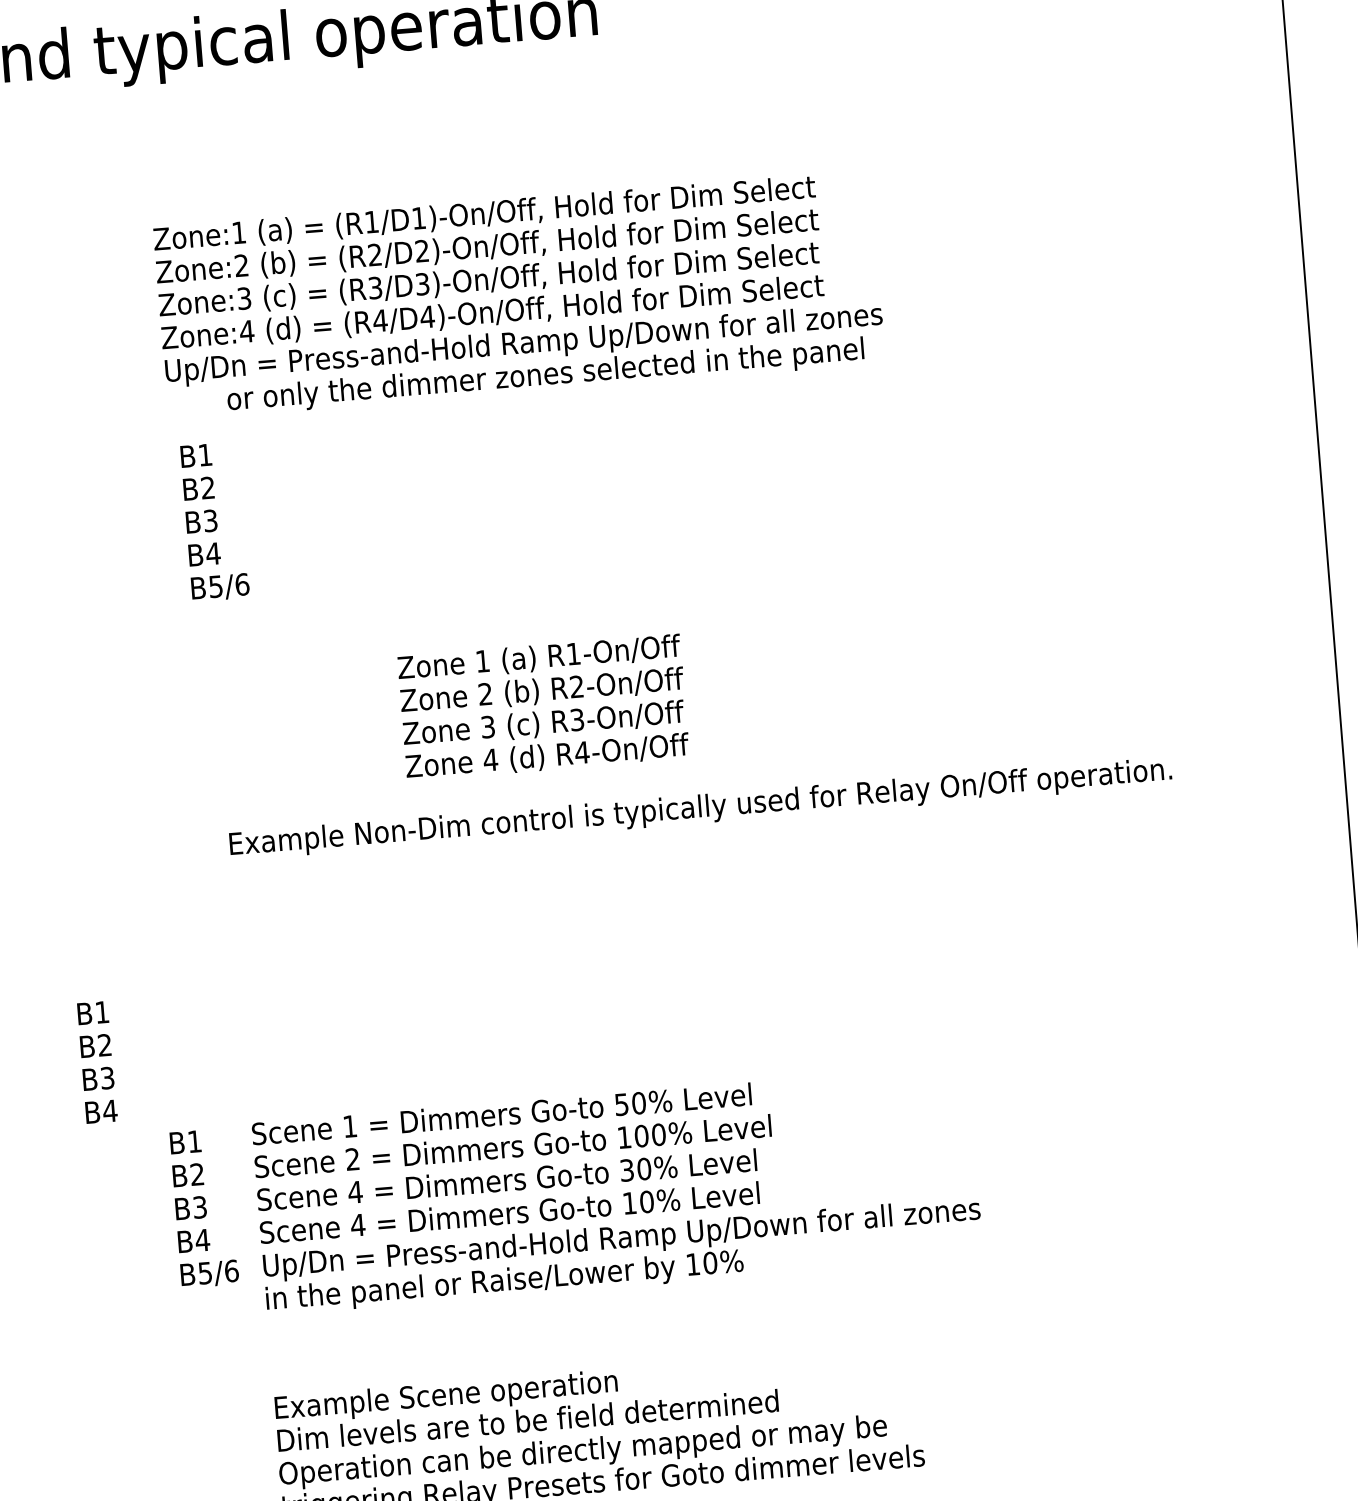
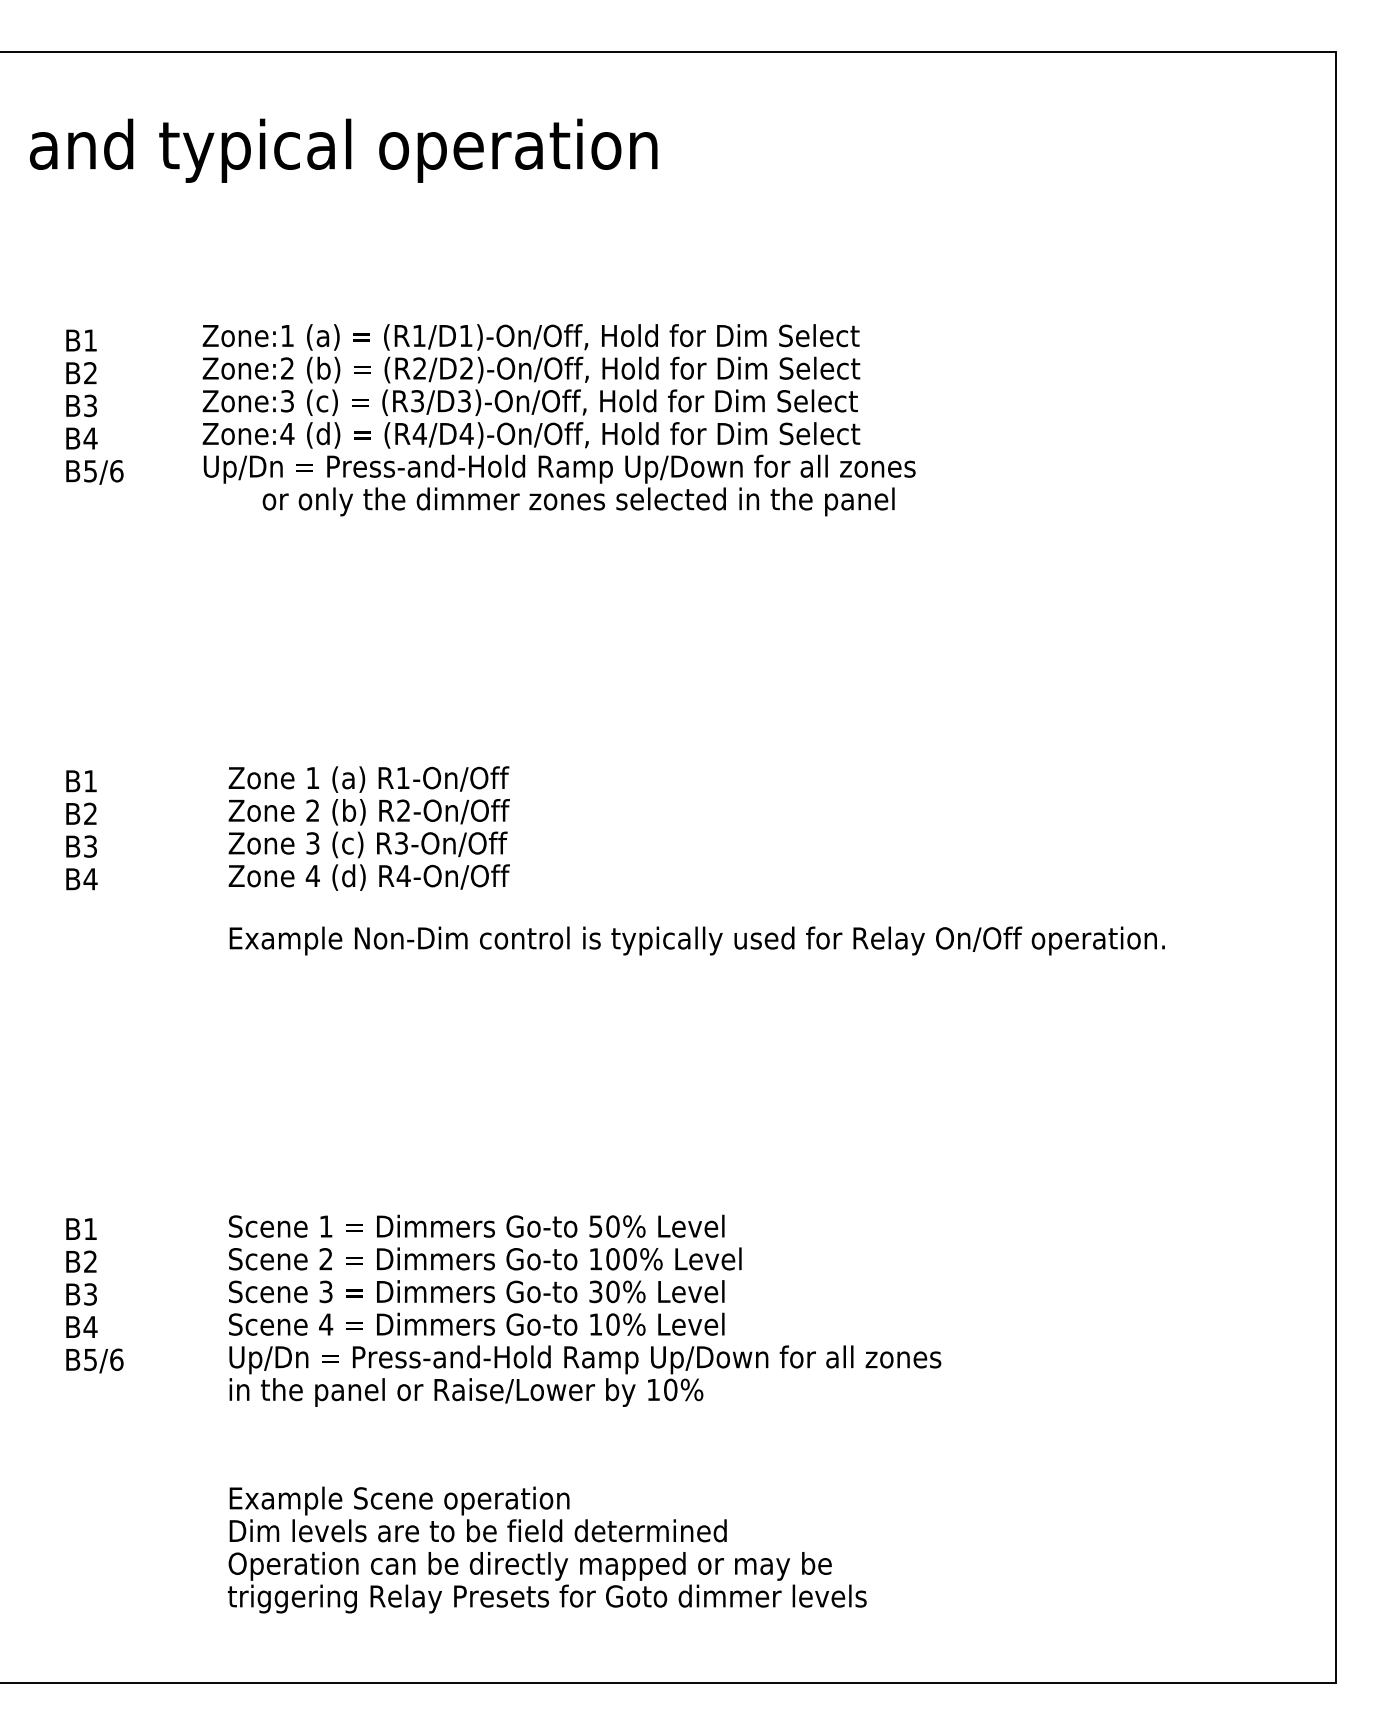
text: (214, 521) -> (94, 406), moved
text: (542, 707) -> (368, 828), moved
text: (97, 1062) -> (81, 830), moved
text: (355, 1191) -> (326, 1291), 4 -> 3
text: (204, 1208) -> (94, 1295), moved

